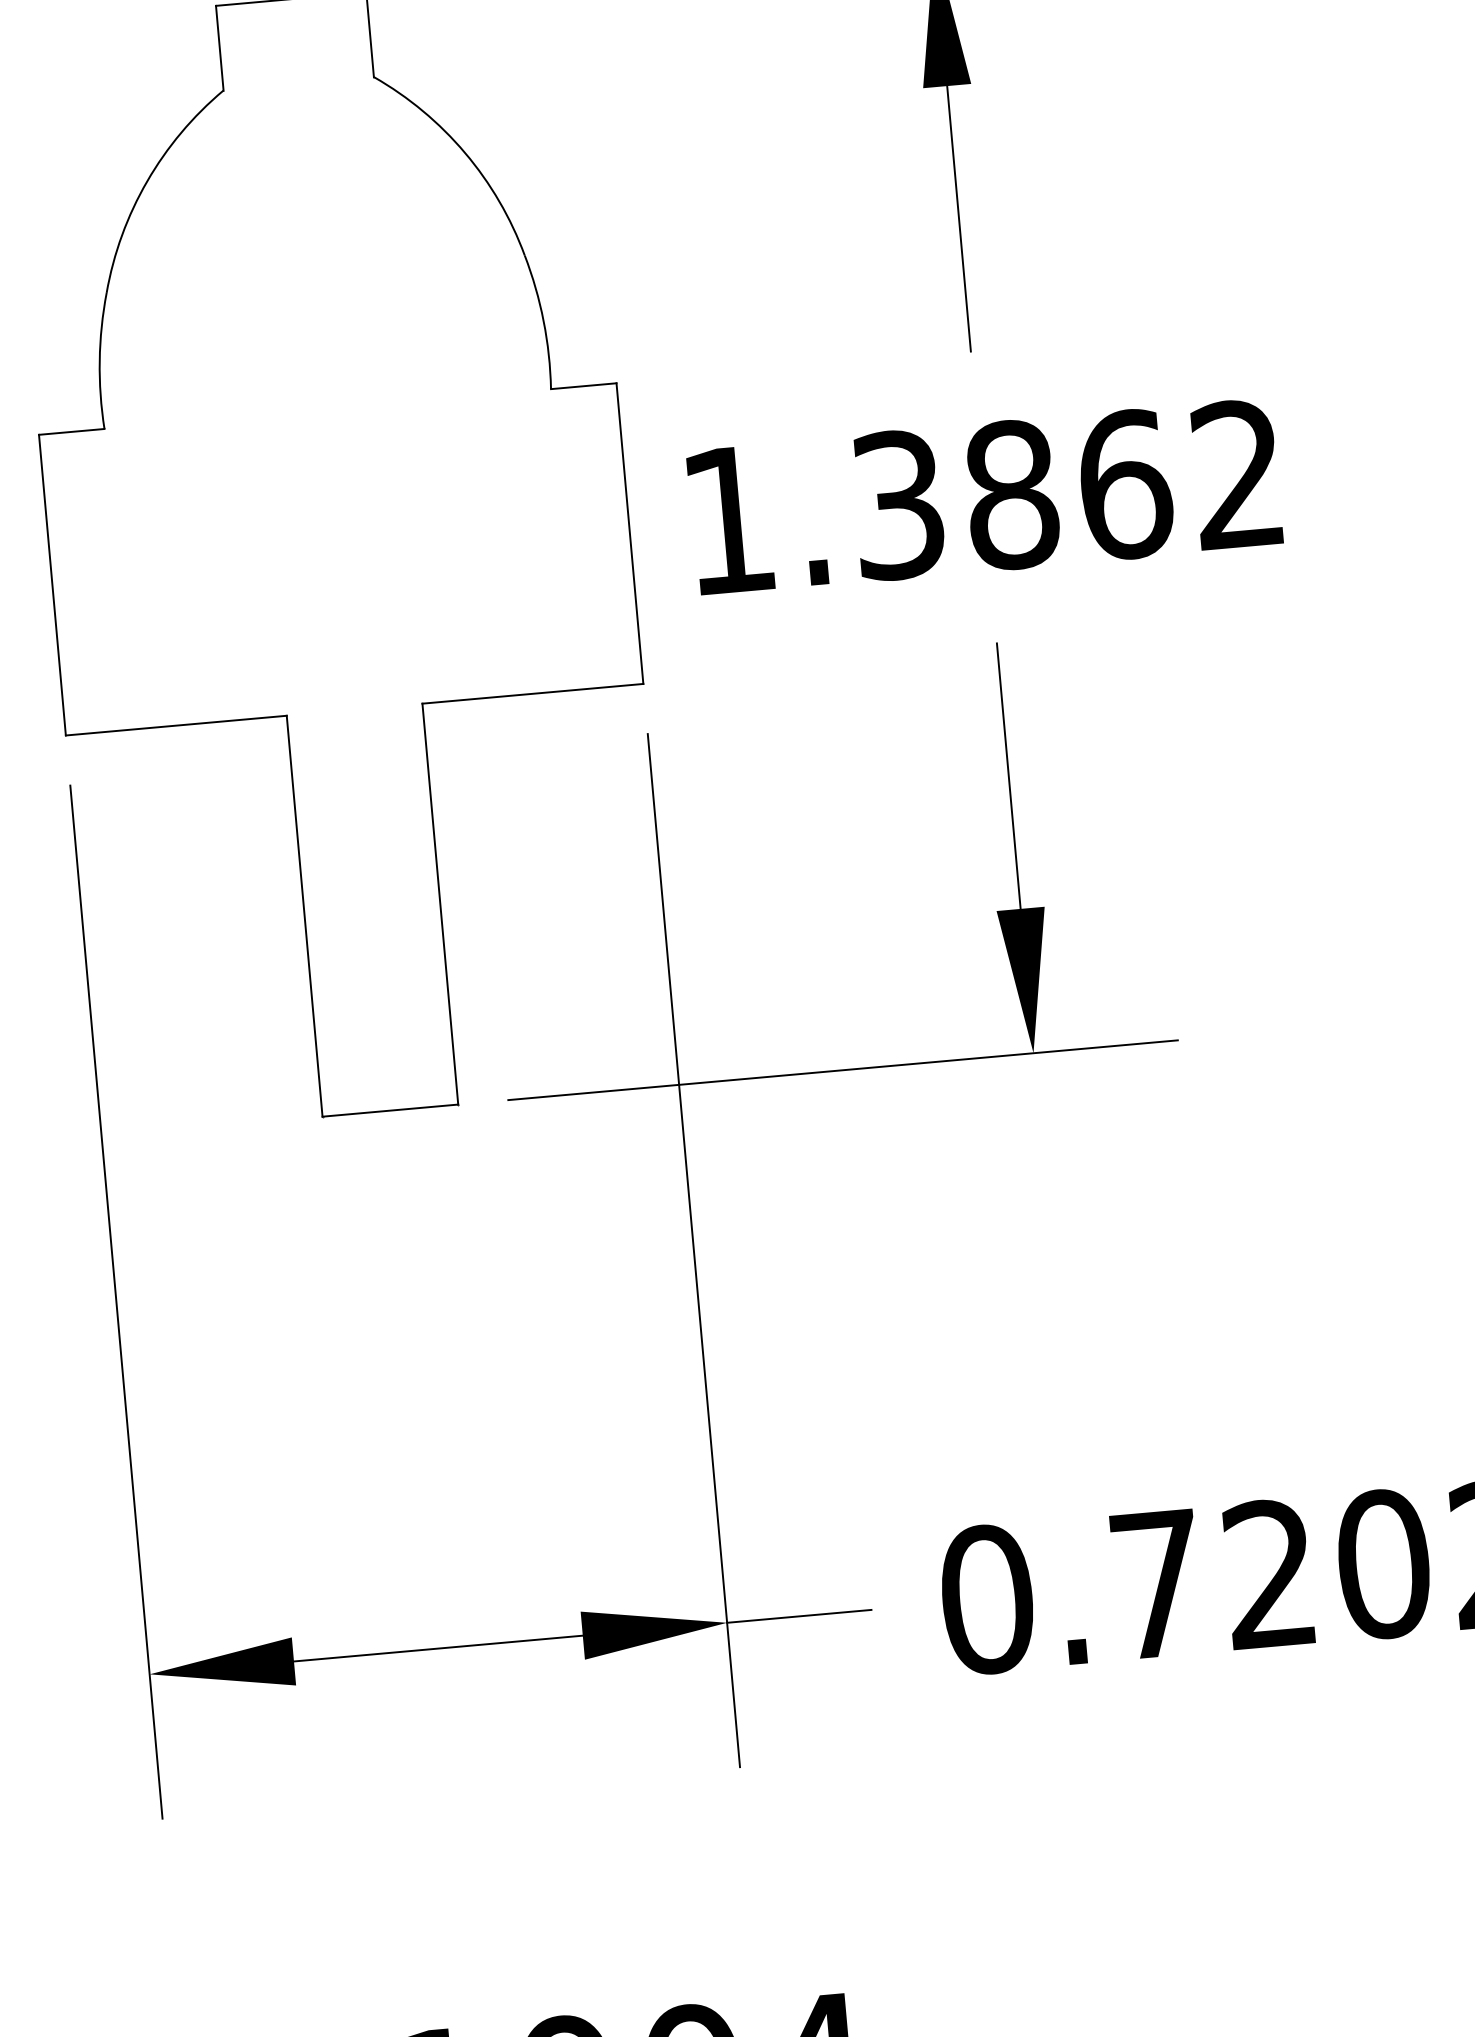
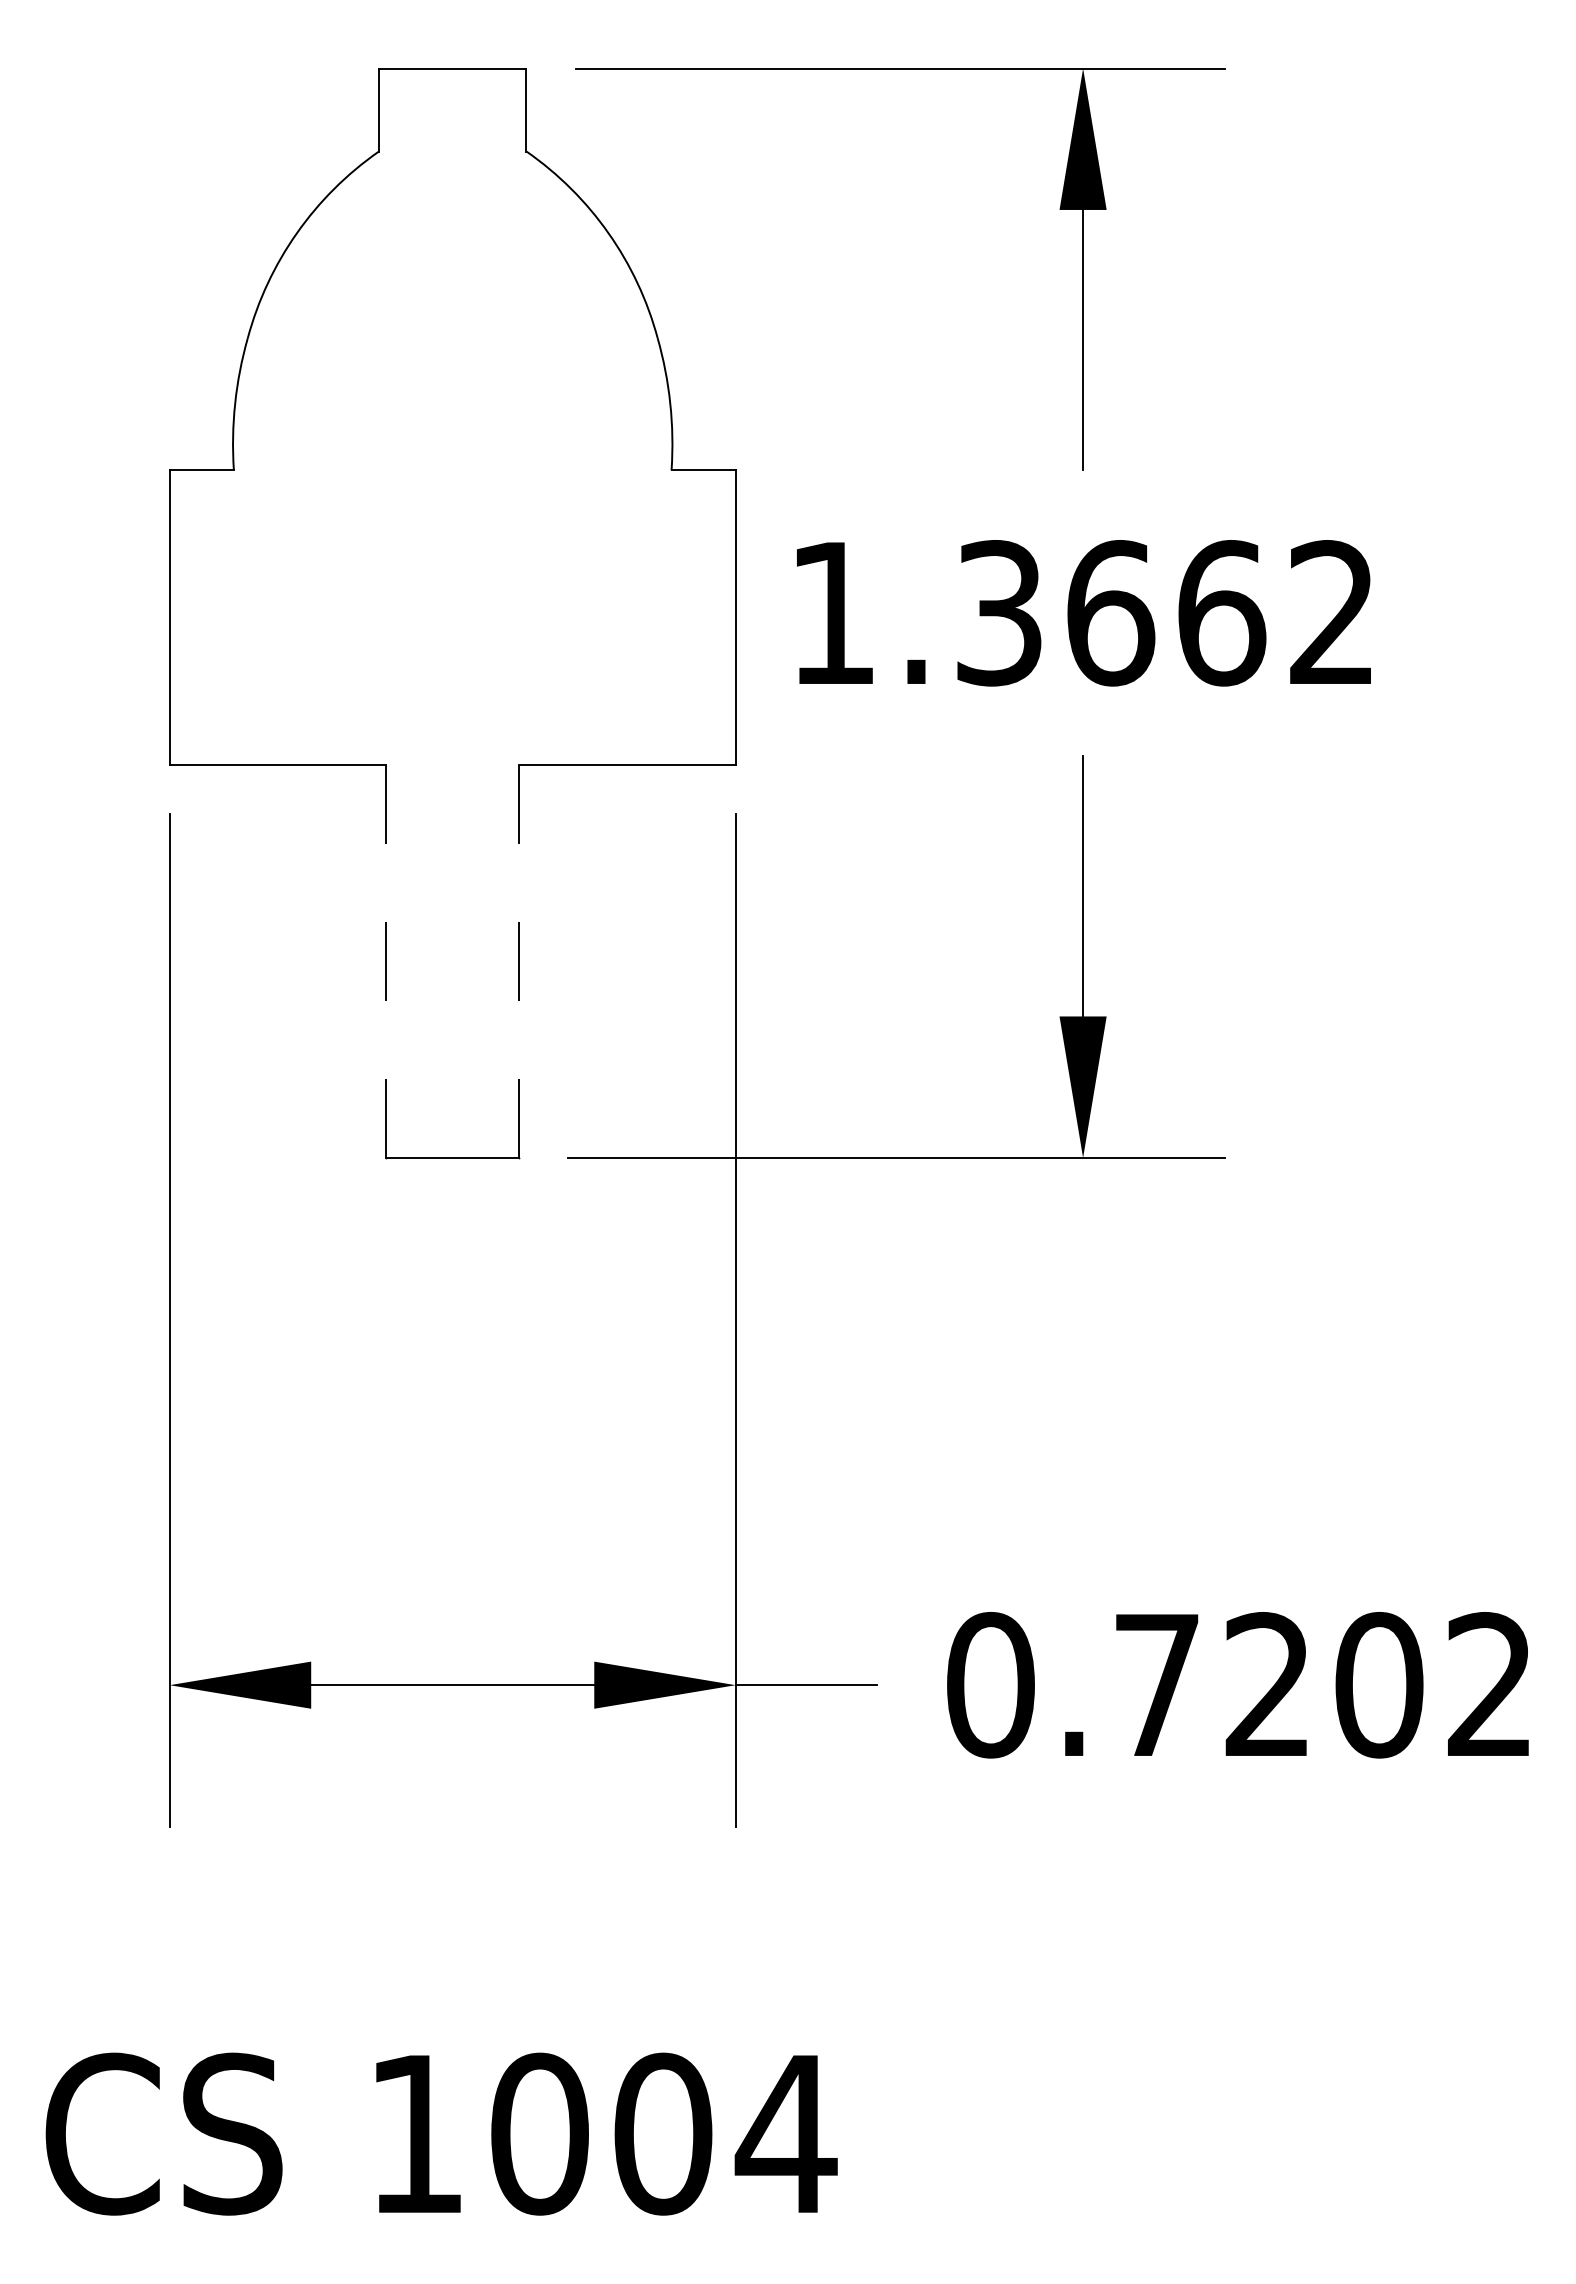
text: (1012, 495) -> (1111, 613), 1.3862 -> 1.3662
line: (440, 904) -> (519, 961), solid -> dashed
line: (304, 916) -> (386, 961), solid -> dashed

